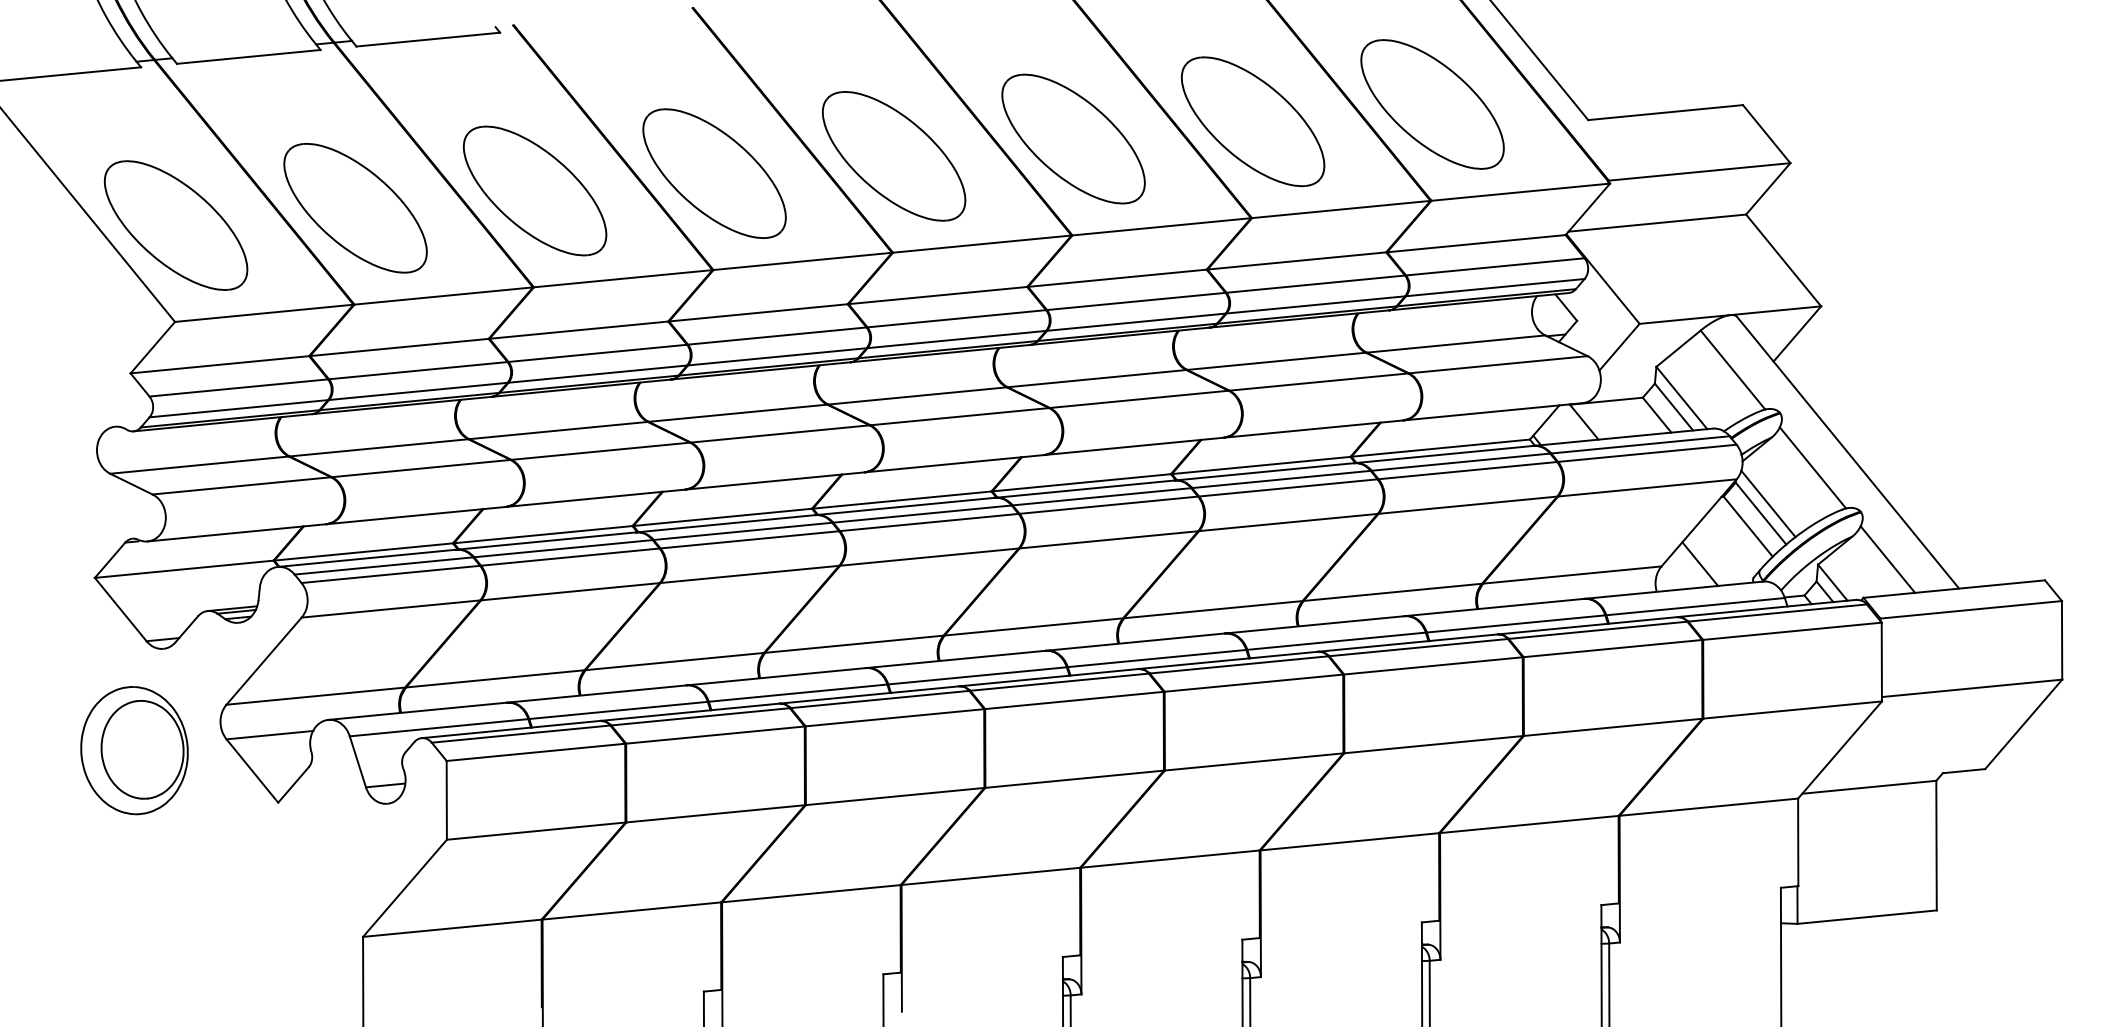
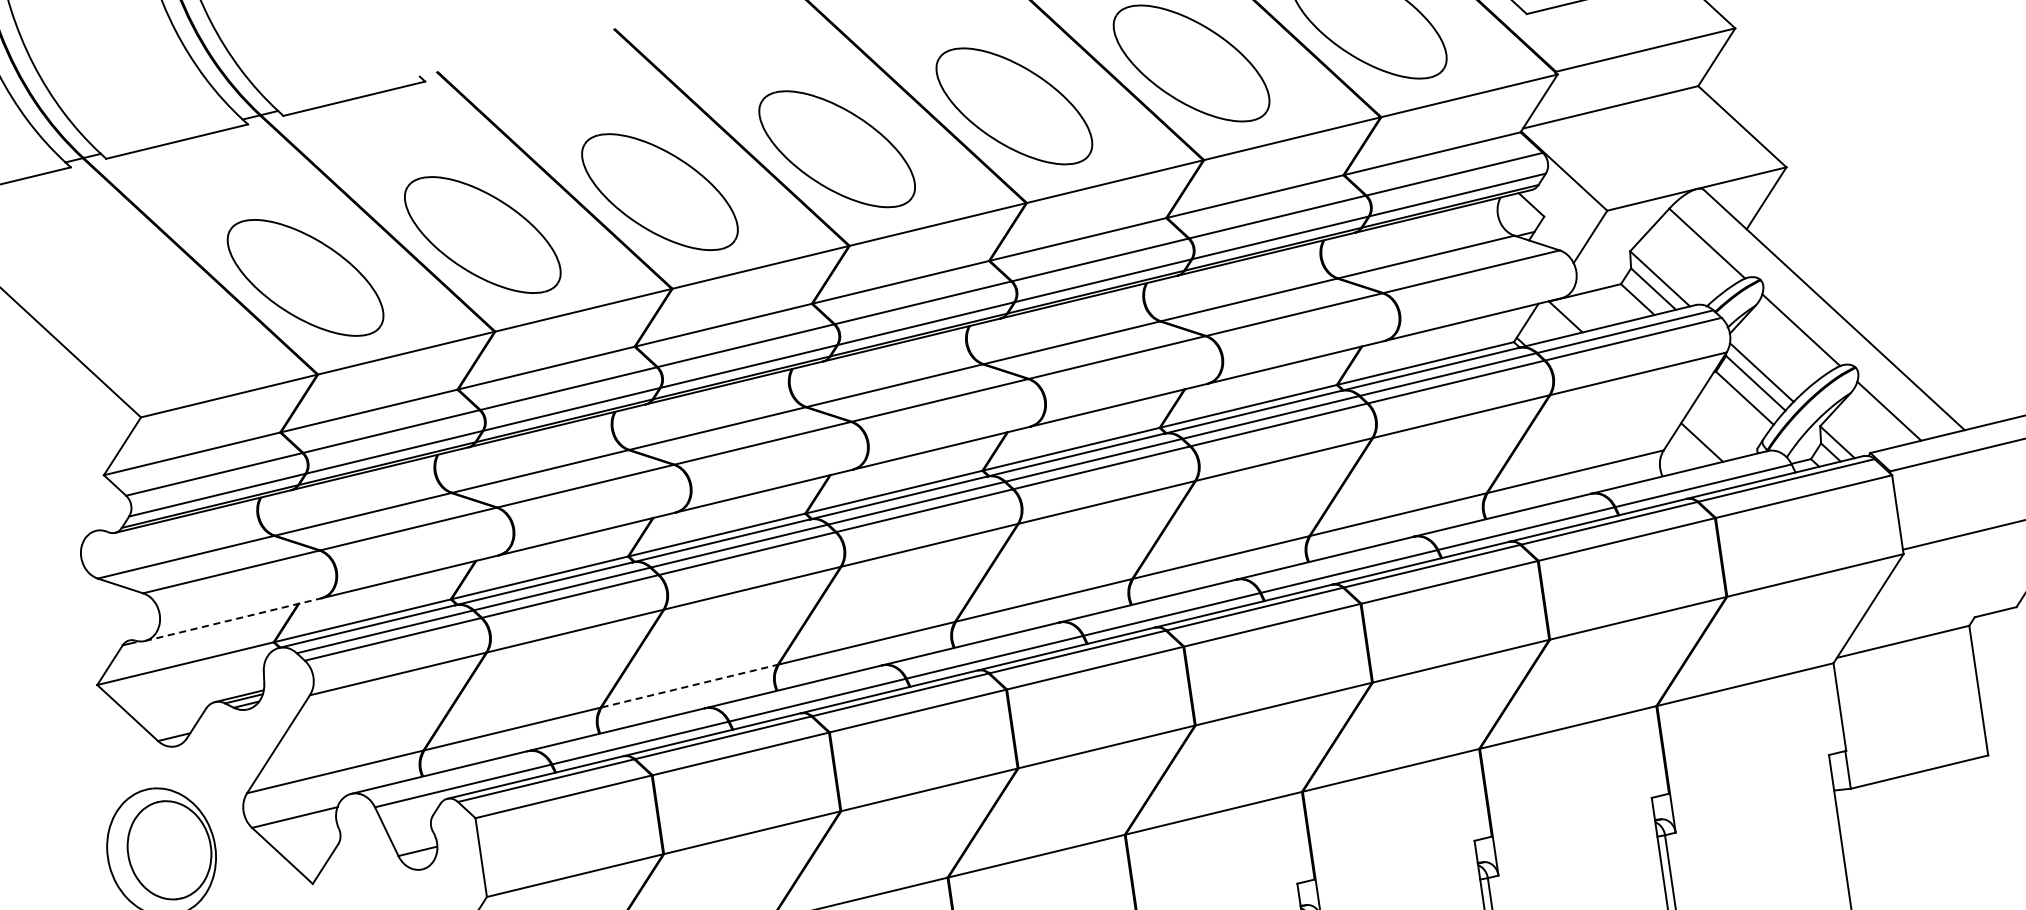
part: (175, 225) -> (127, 320), removed
line: (236, 532) -> (232, 619), solid -> dashed
line: (674, 661) -> (689, 686), solid -> dashed

